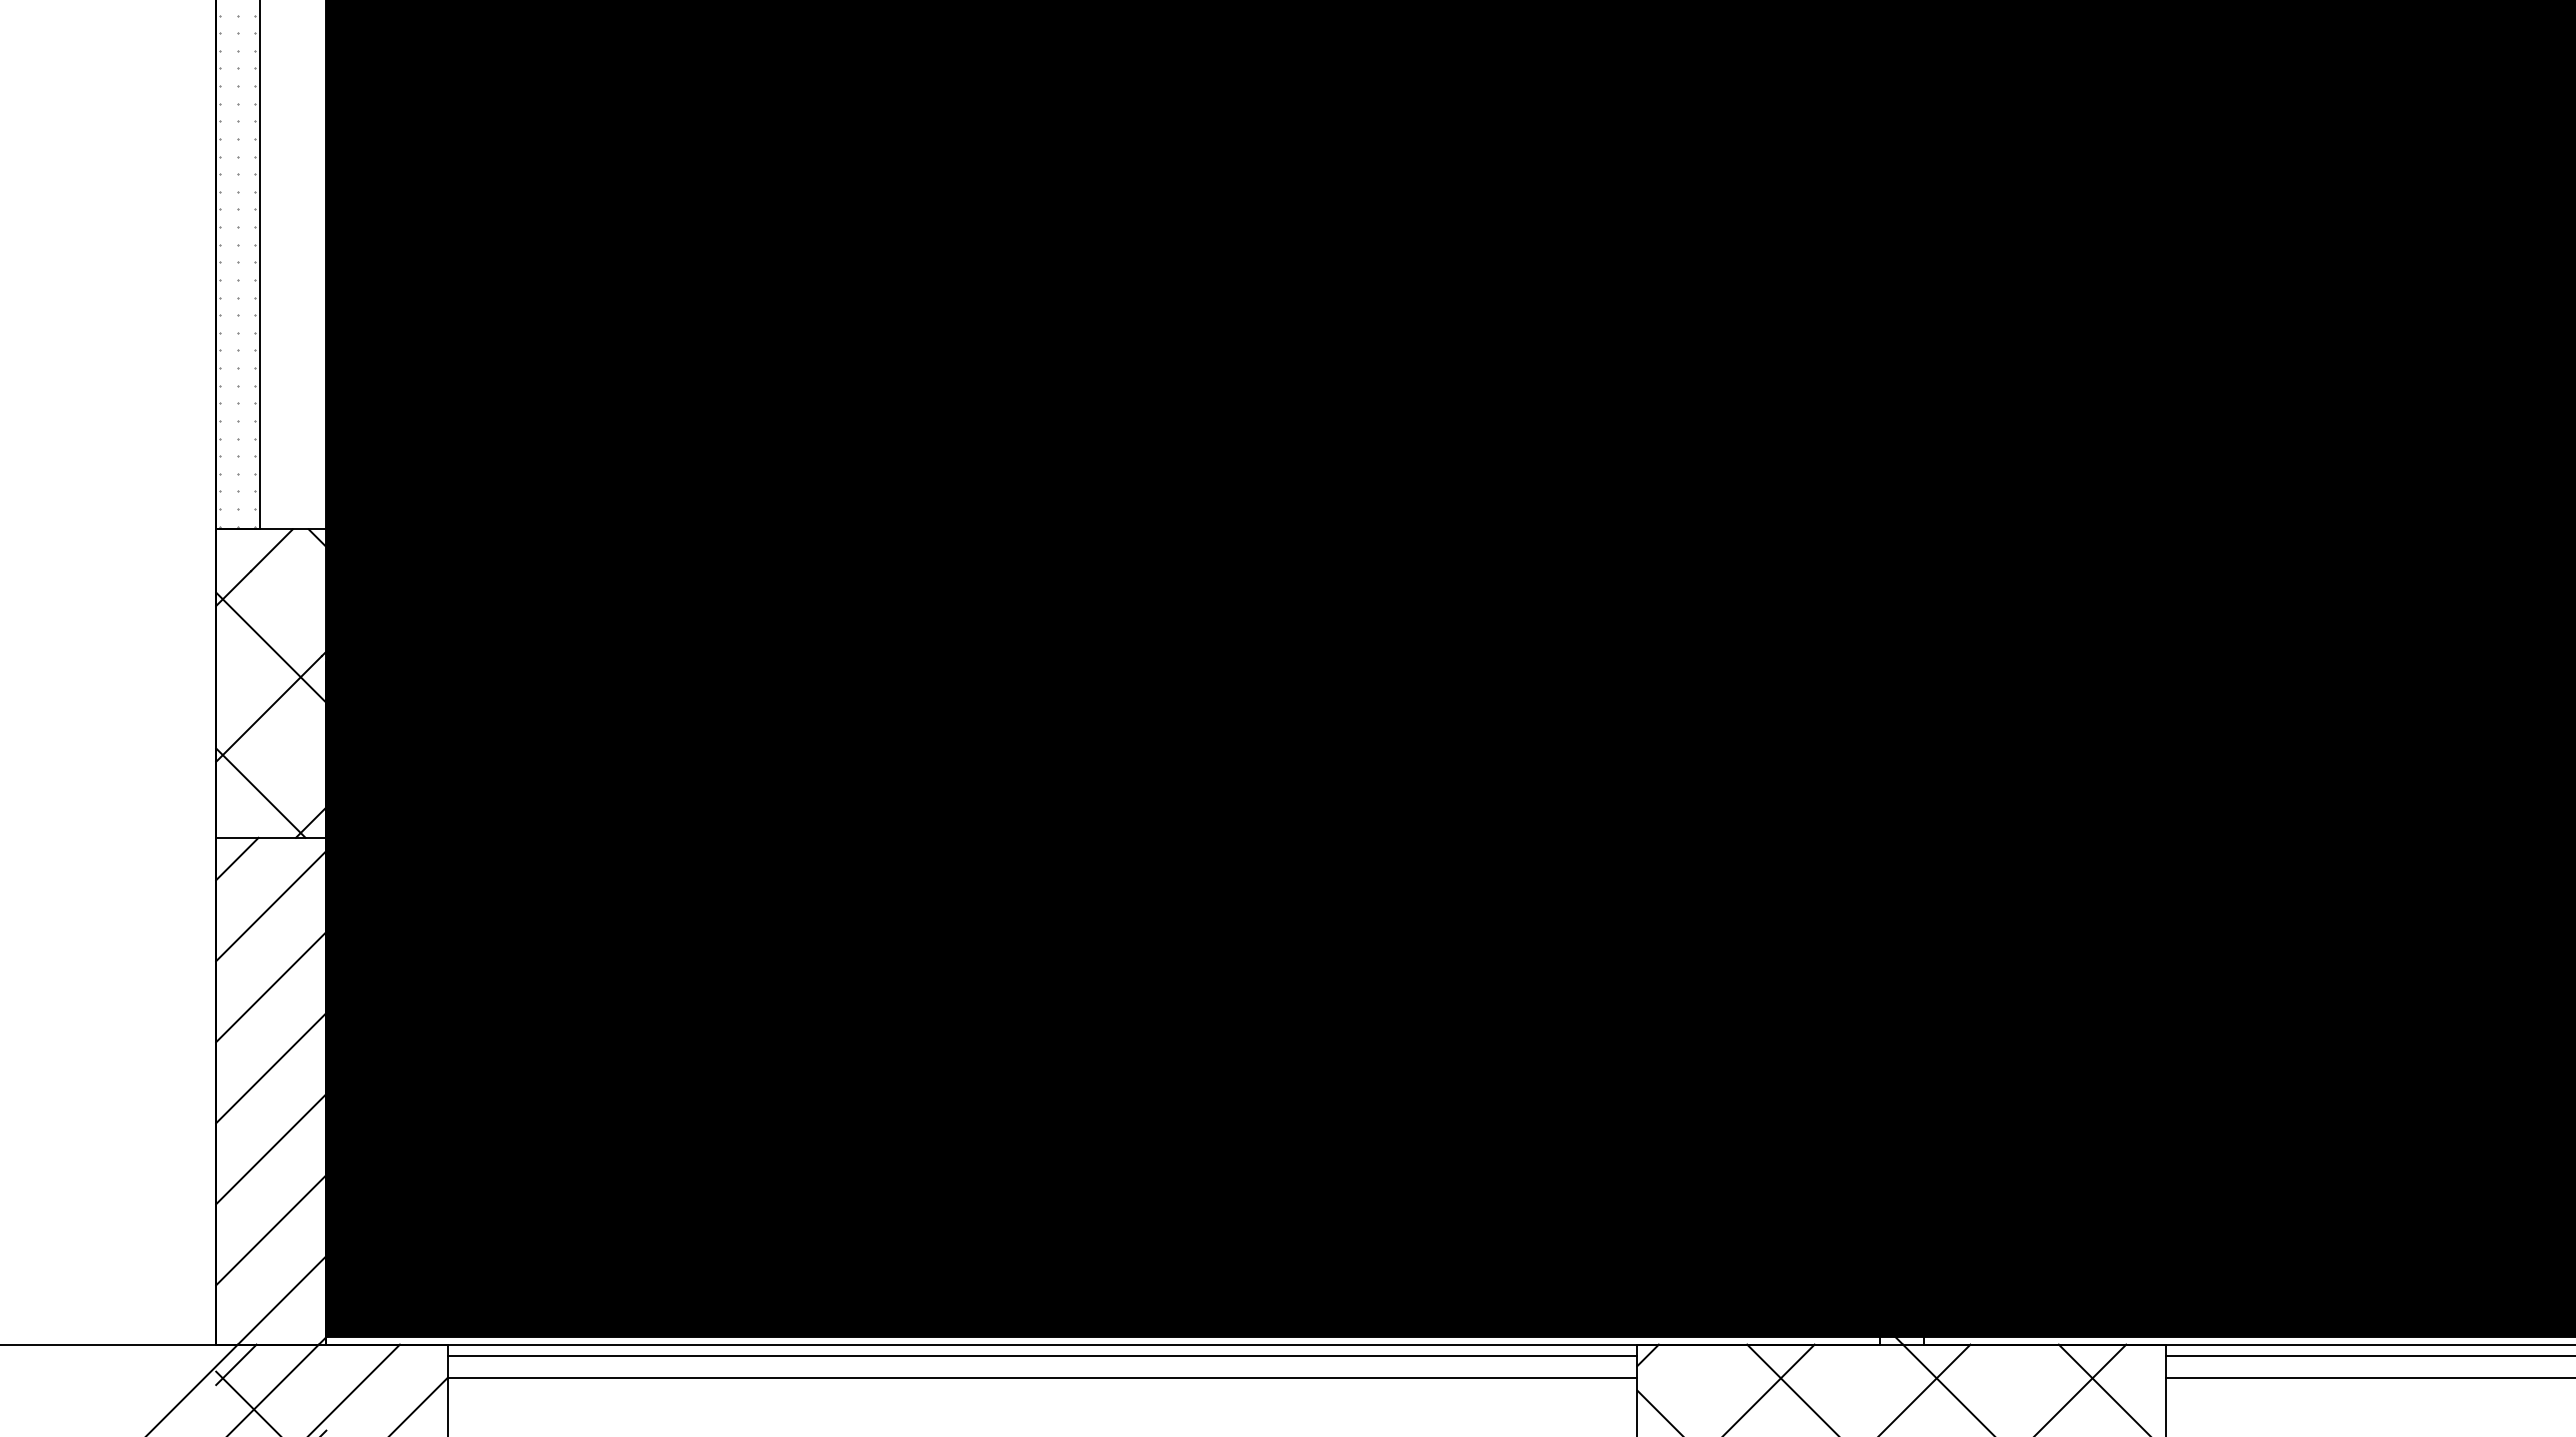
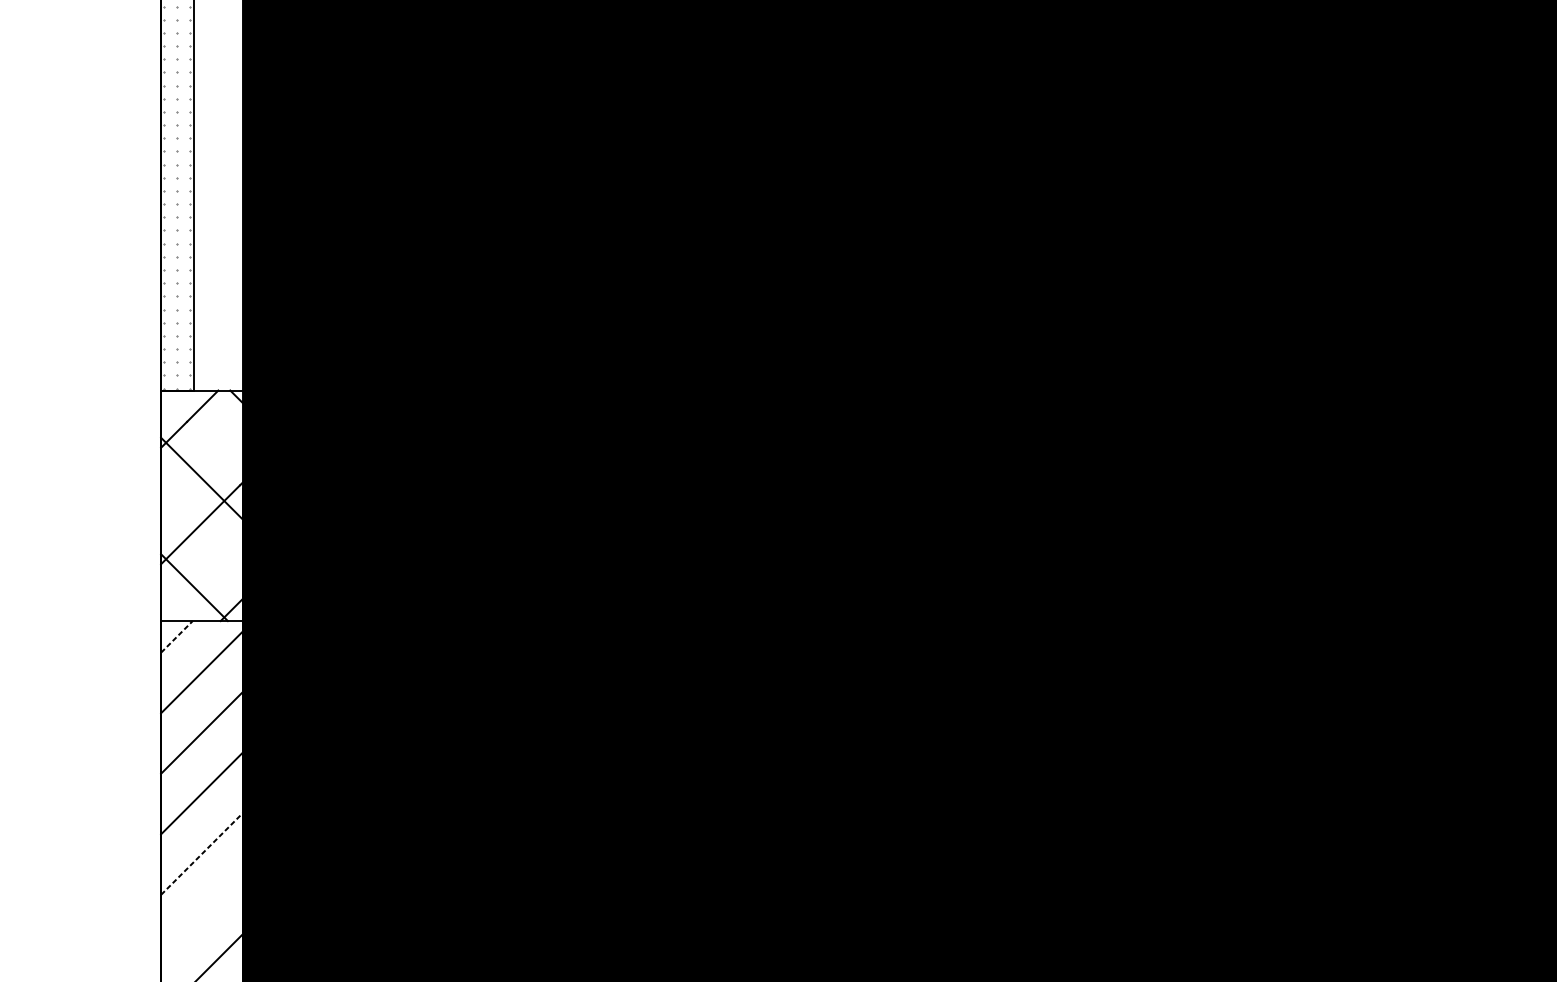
line: (237, 859) -> (177, 637), solid -> dashed
line: (271, 1149) -> (202, 853), solid -> dashed
line: (271, 1230) -> (202, 914), removed

